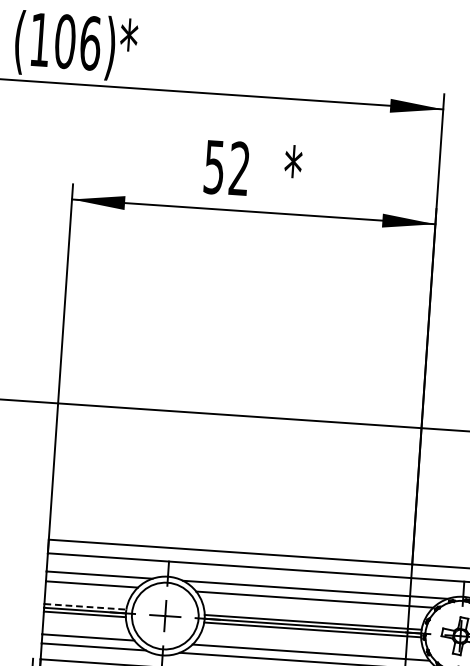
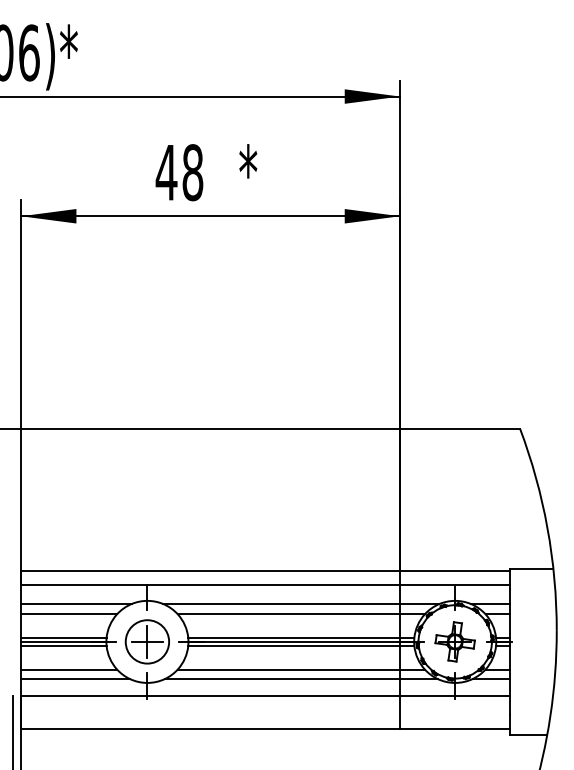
text: (226, 167) -> (179, 172), 52 -> 48
line: (85, 606) -> (63, 637), dashed -> solid
circle: (165, 615) -> (147, 641), size x0.62

